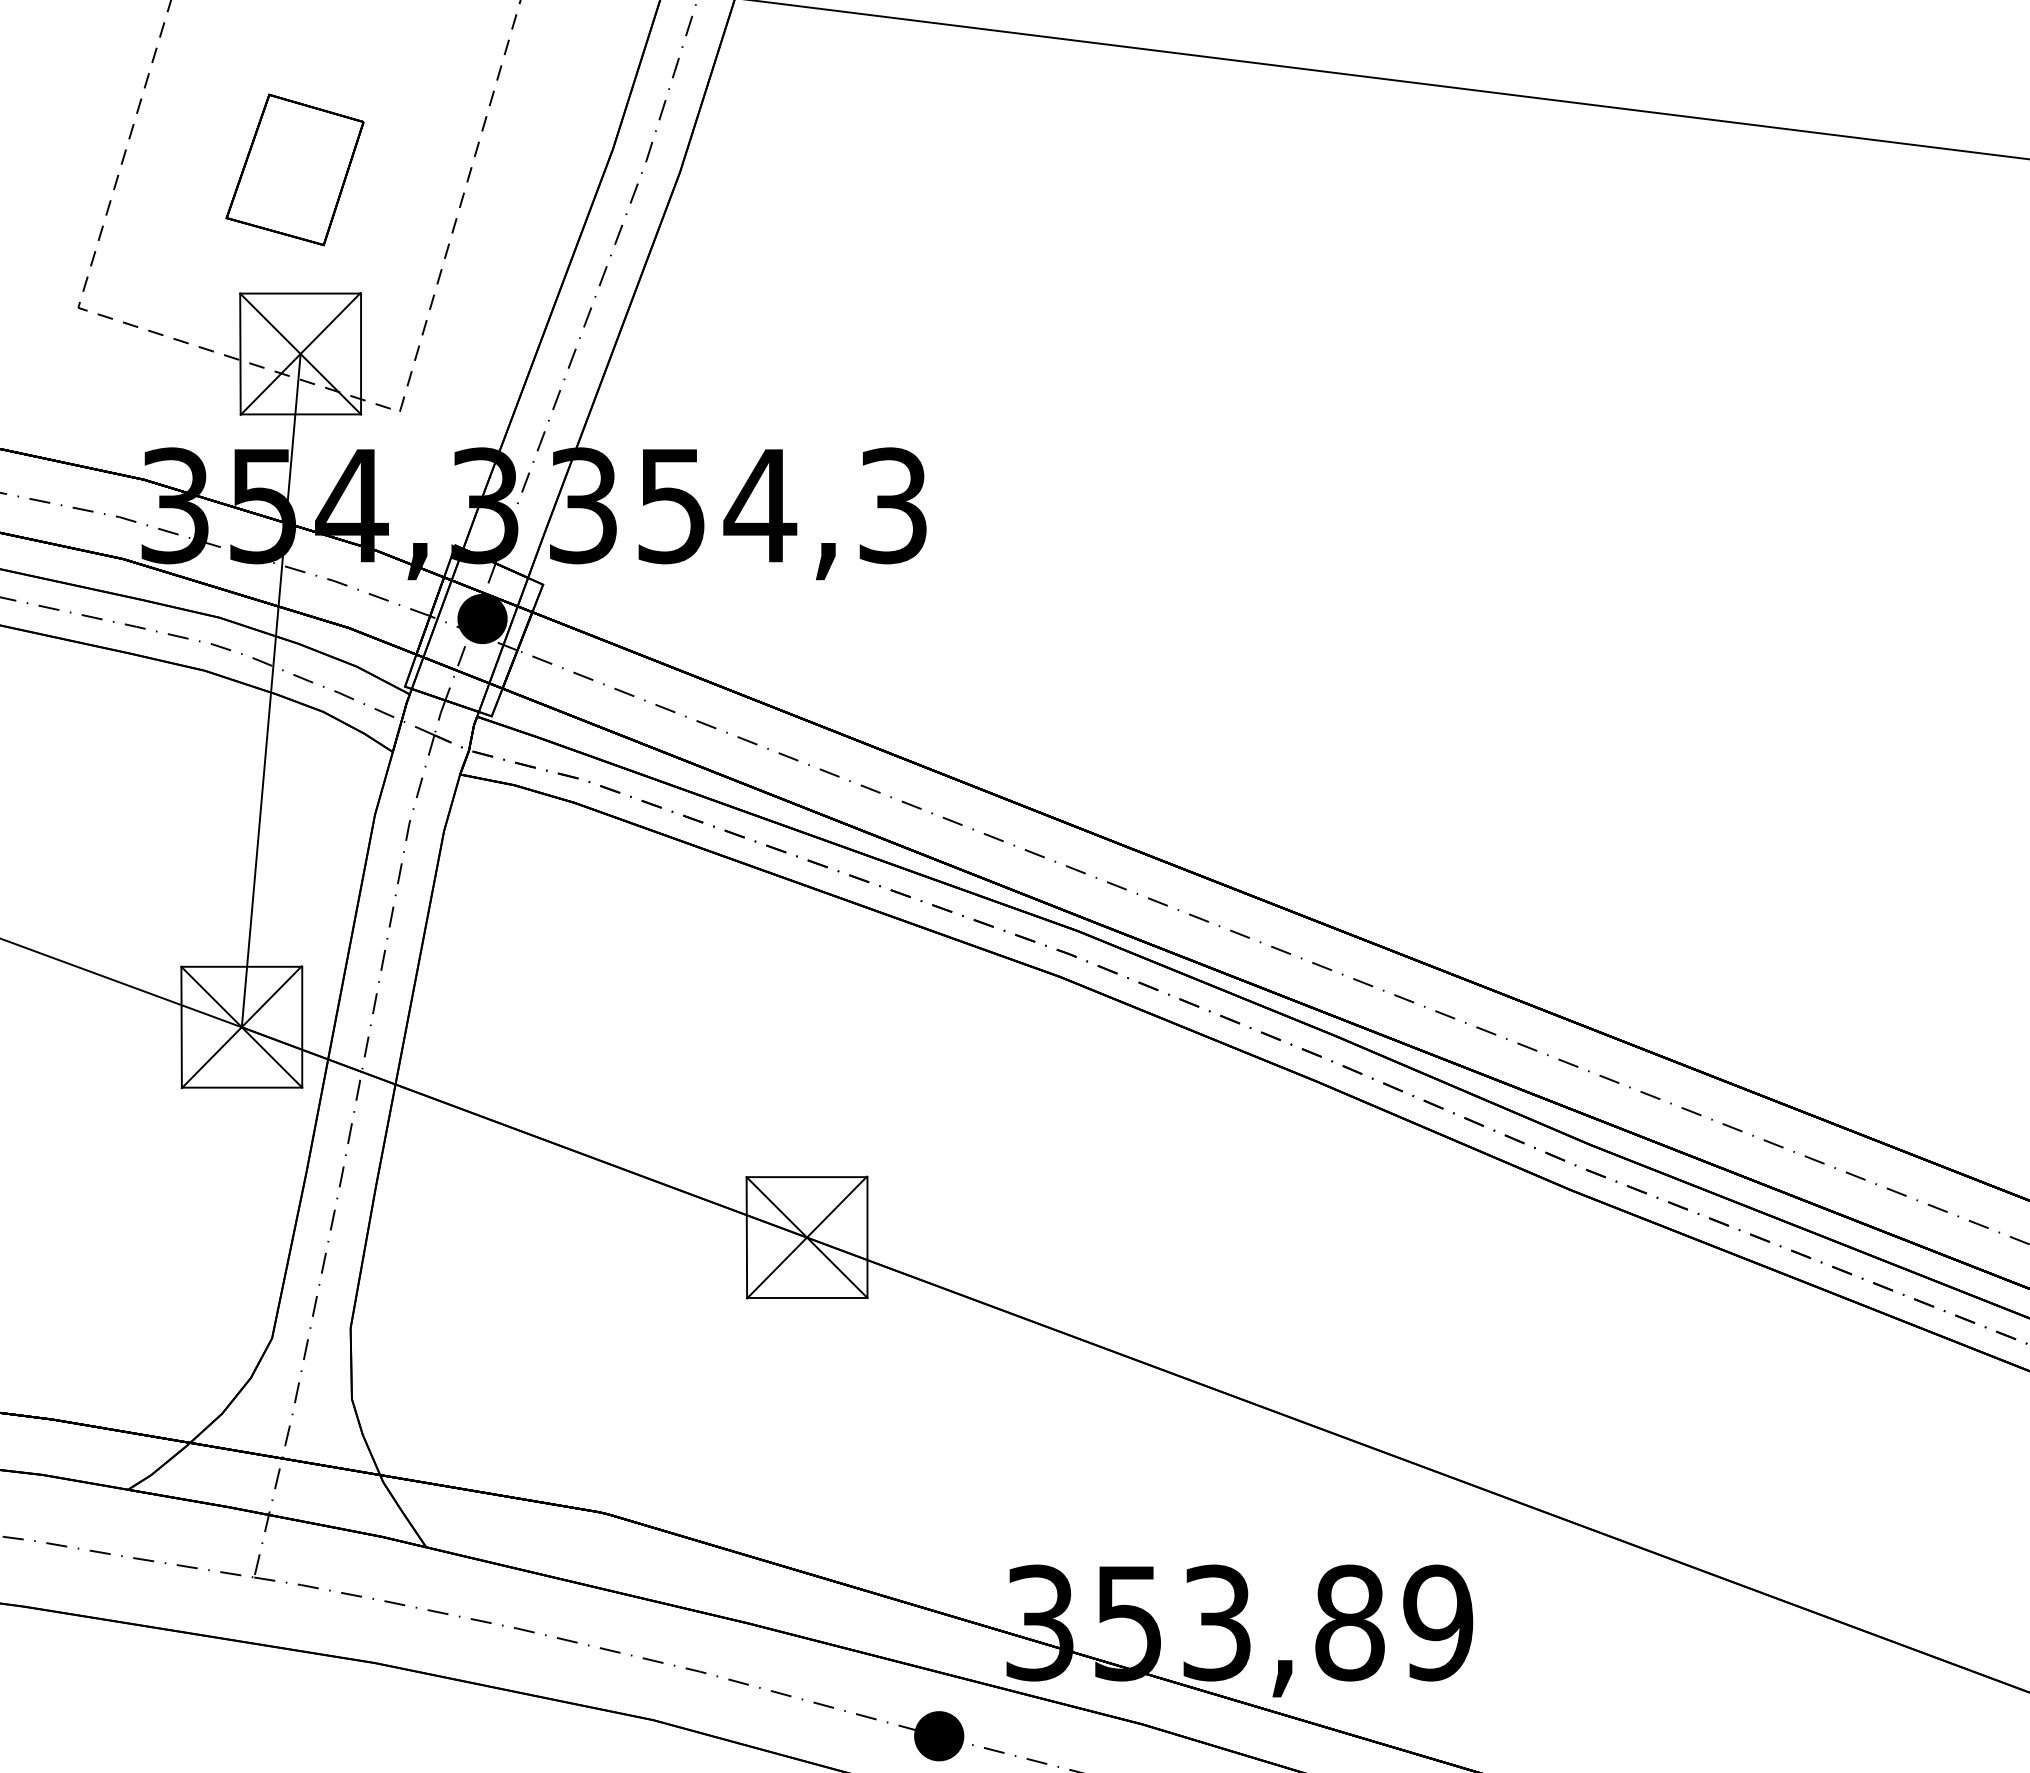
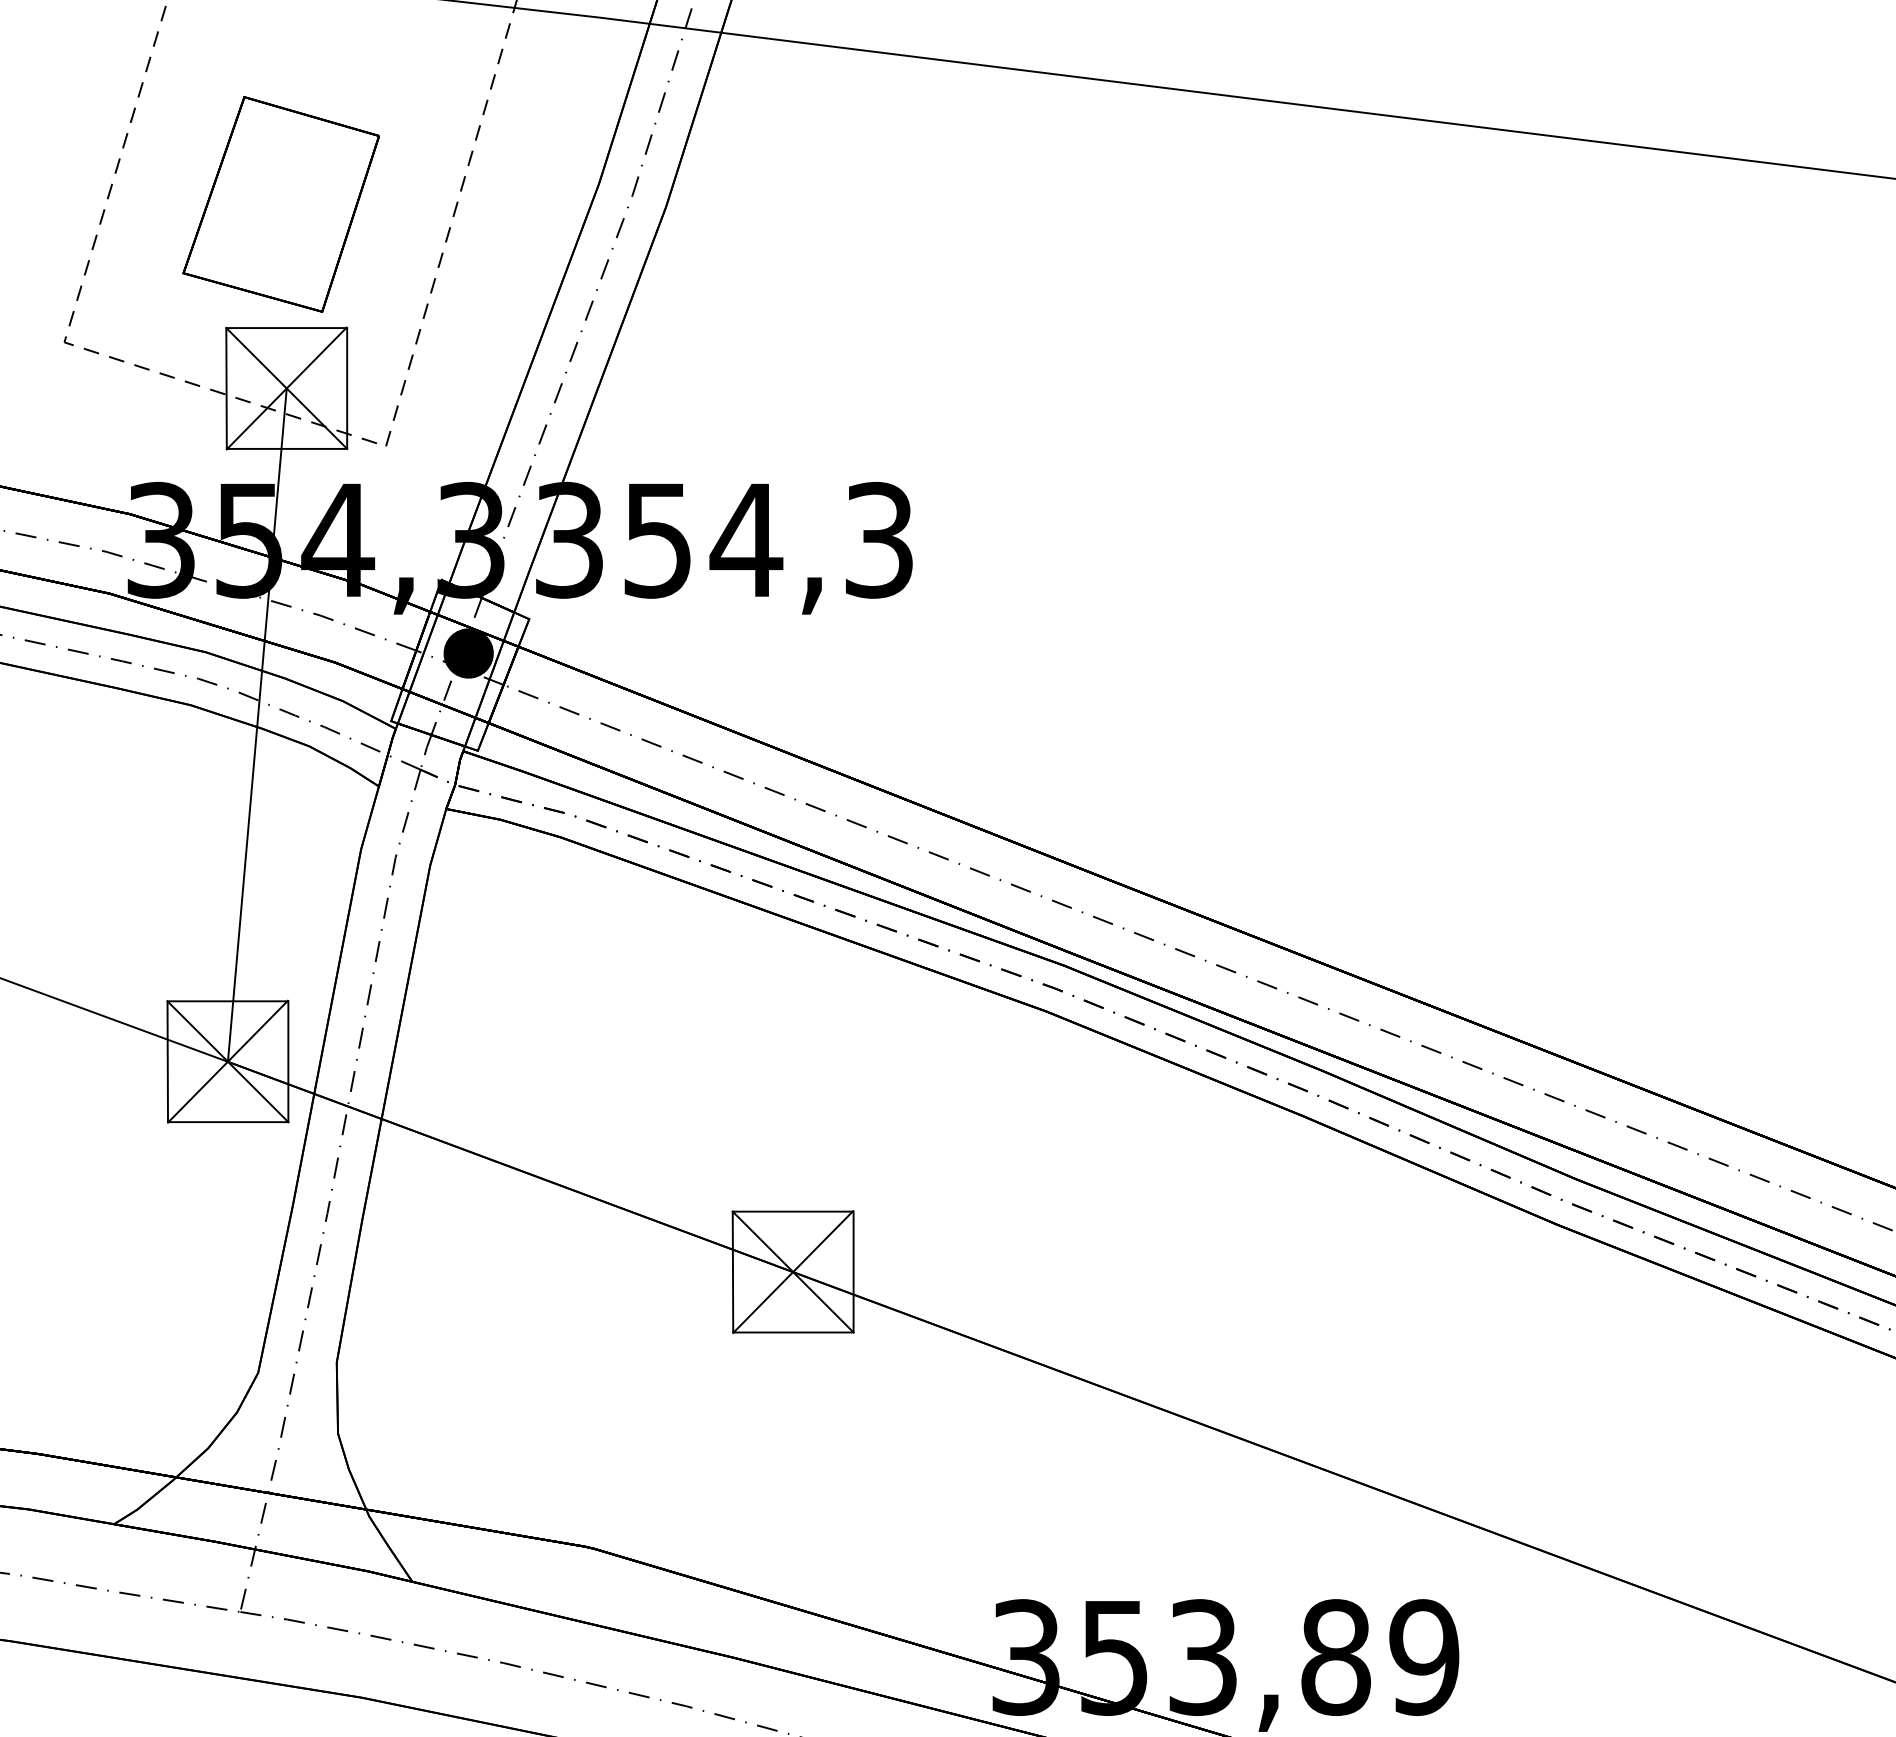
part: (294, 169) -> (280, 204), size x1.43

